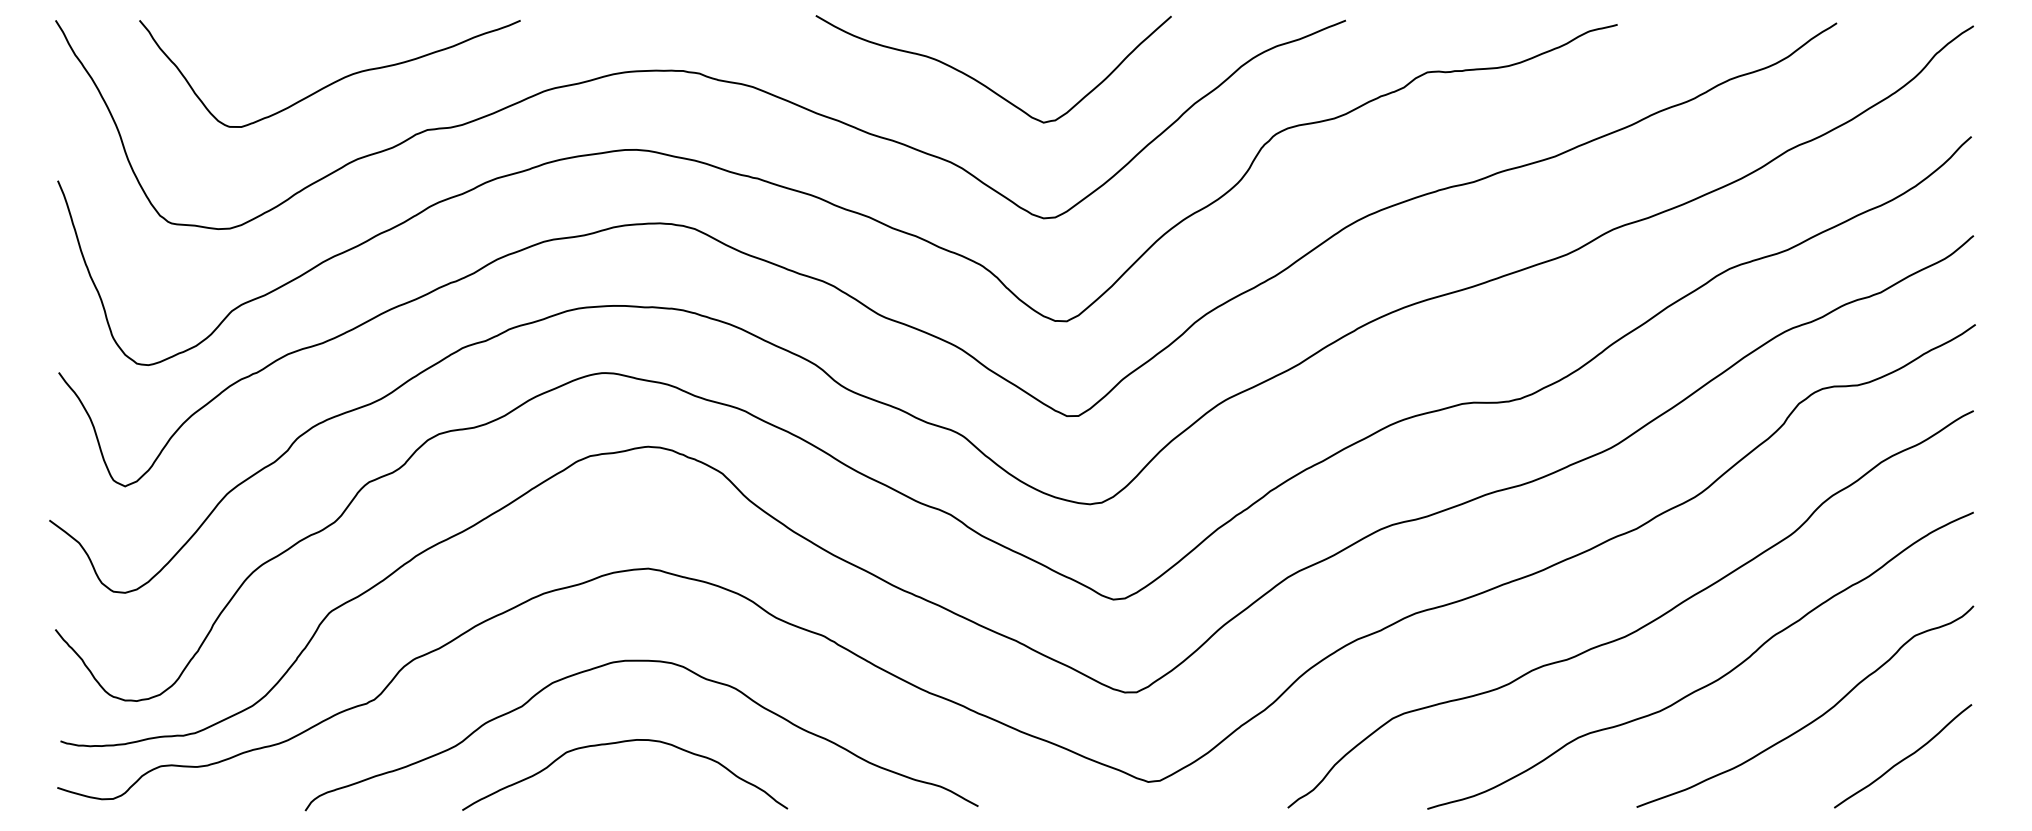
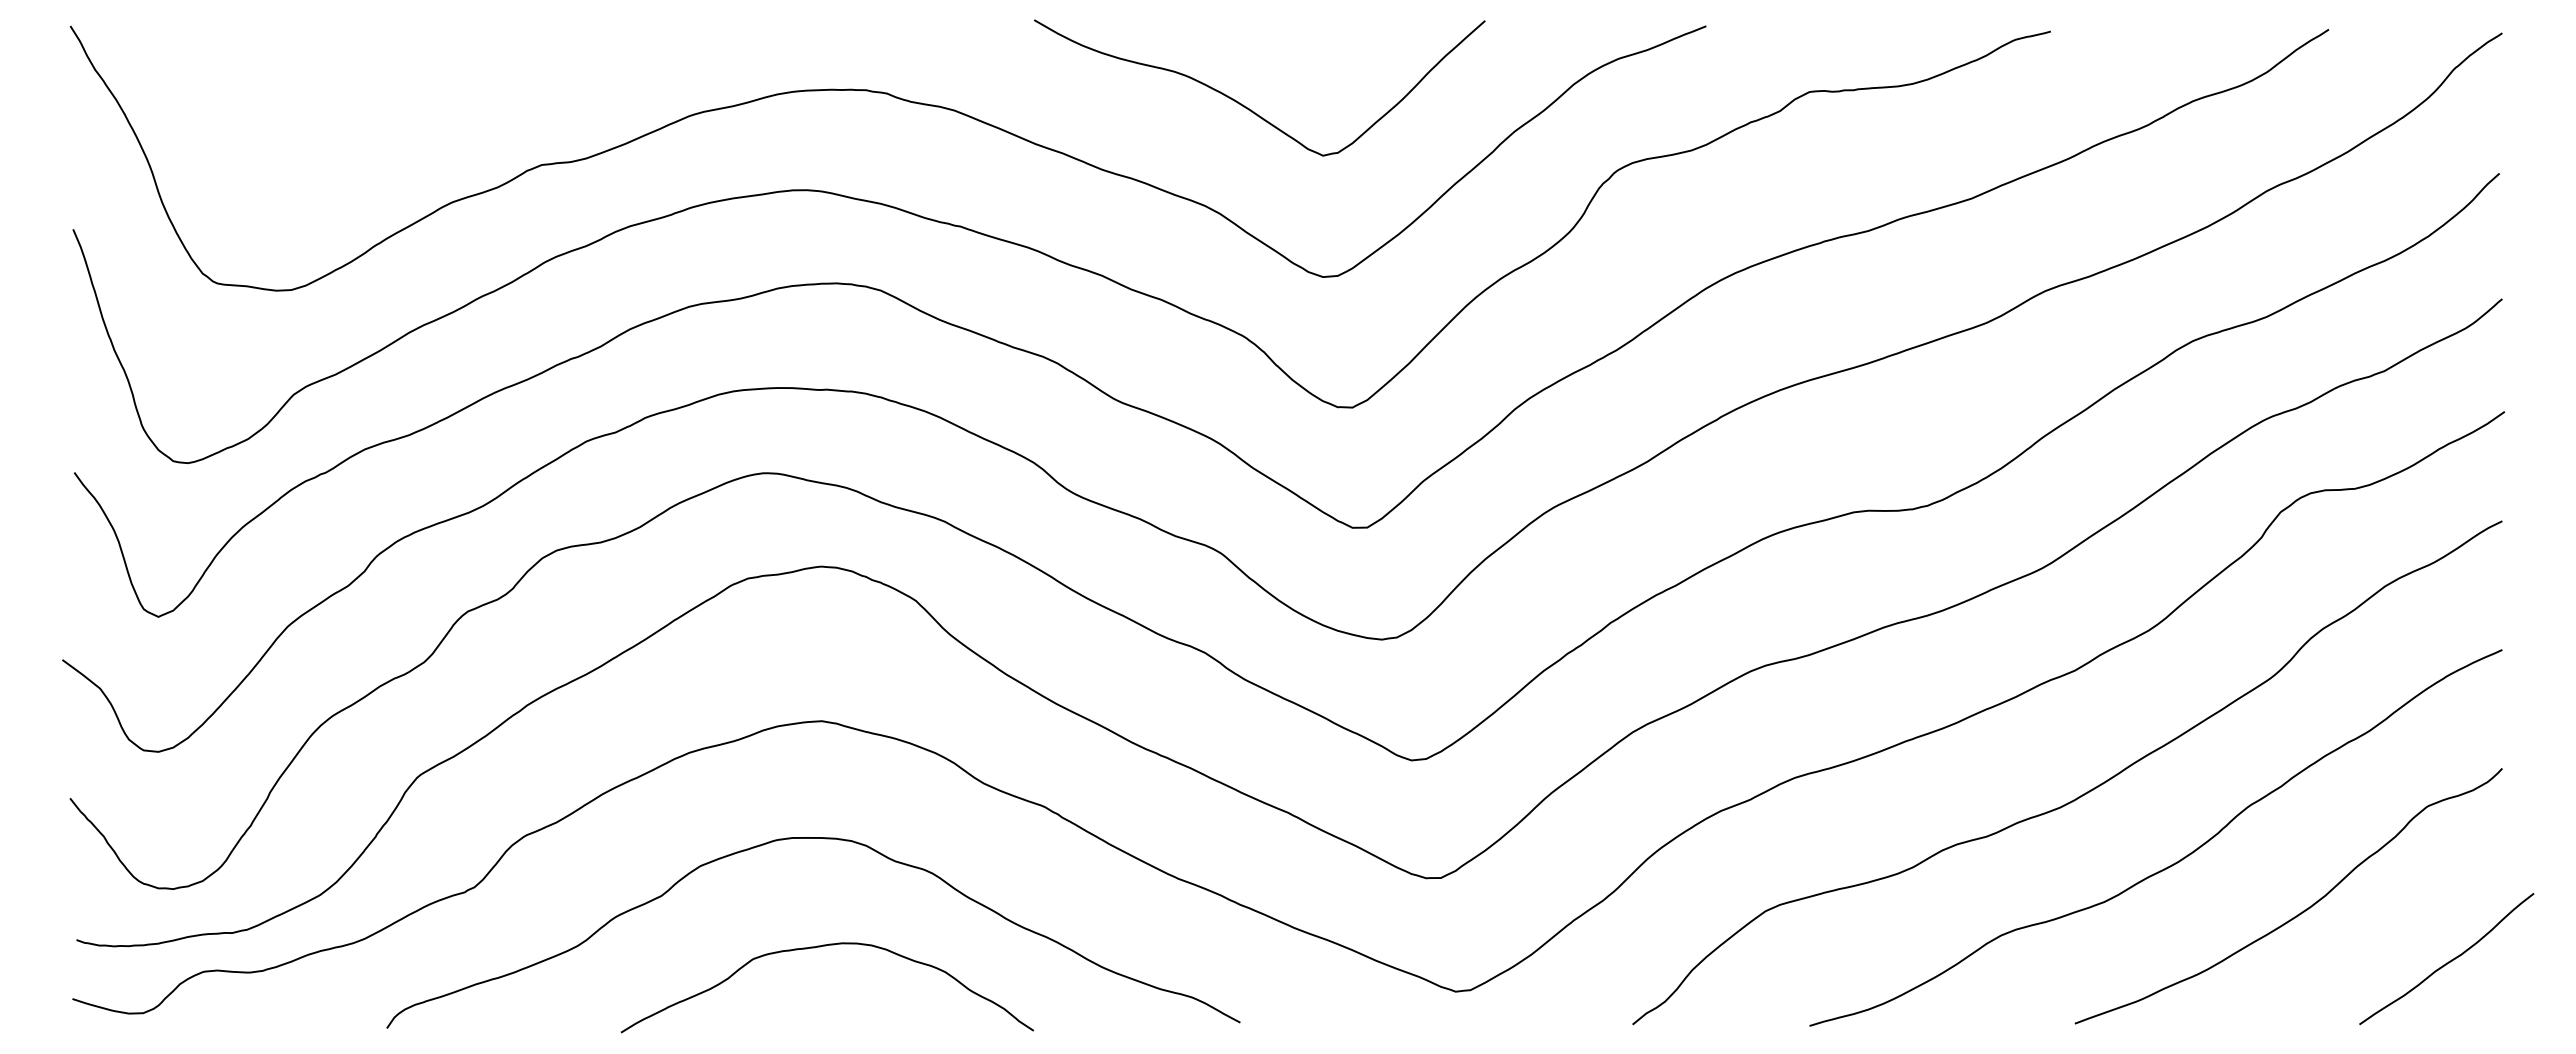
curve: (334, 81) -> (423, 103), removed
curve: (619, 743) -> (820, 947), moved
curve: (1904, 758) -> (2448, 961), moved

